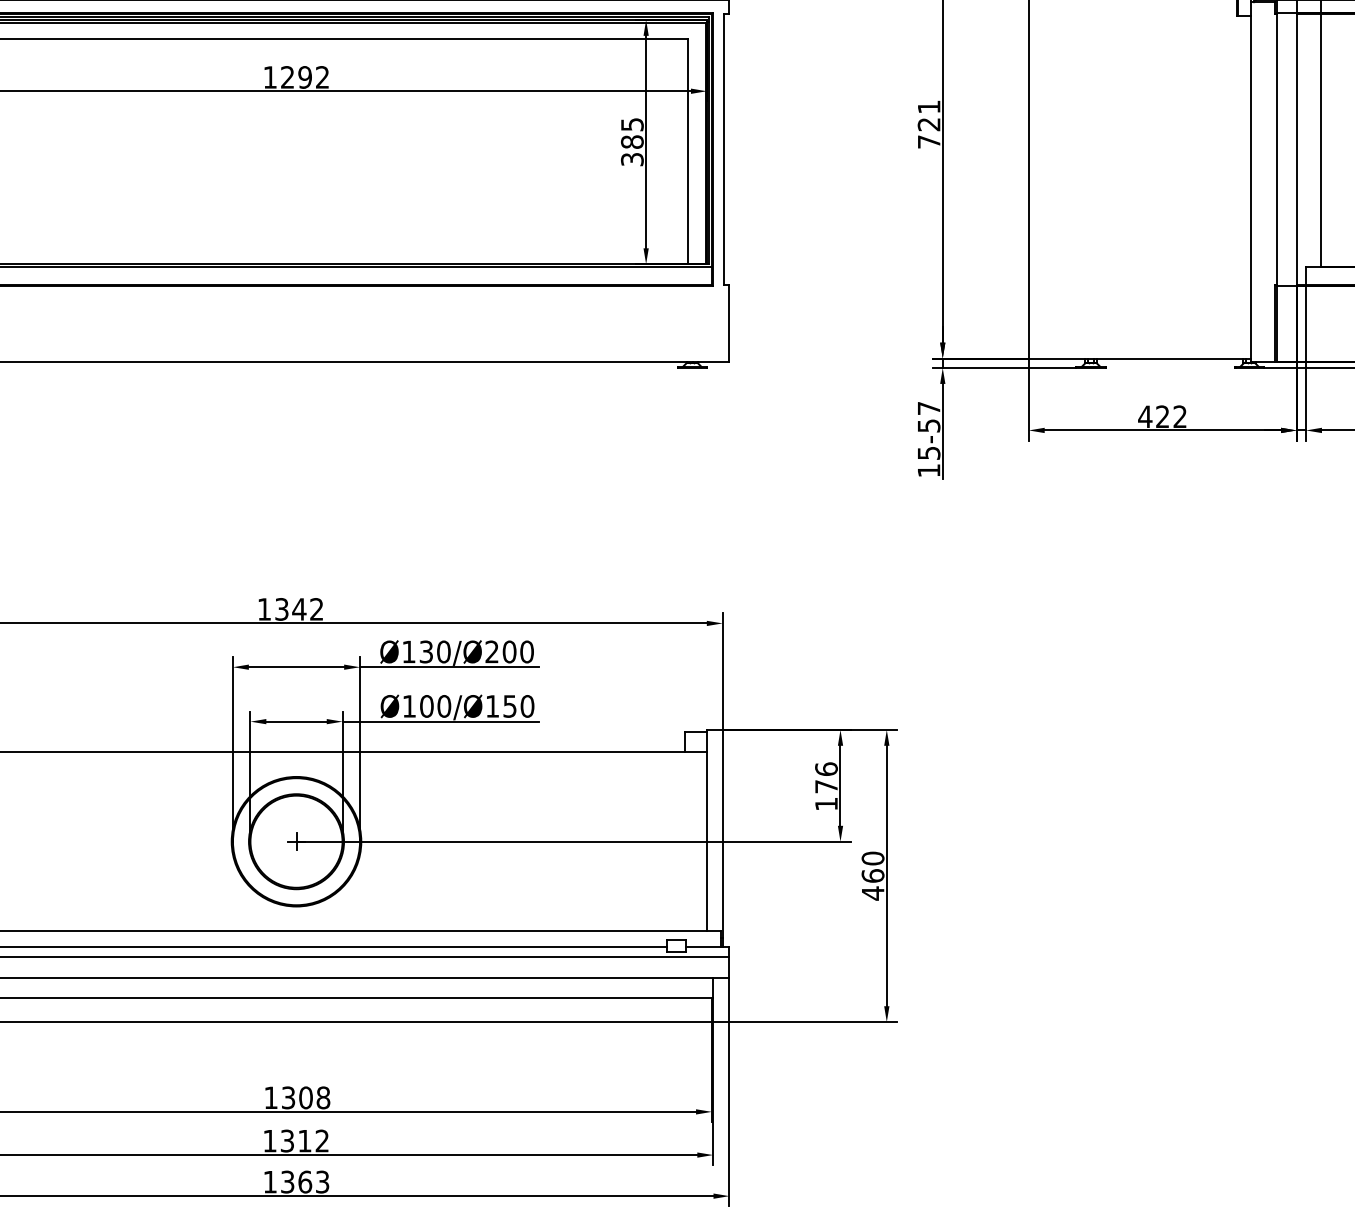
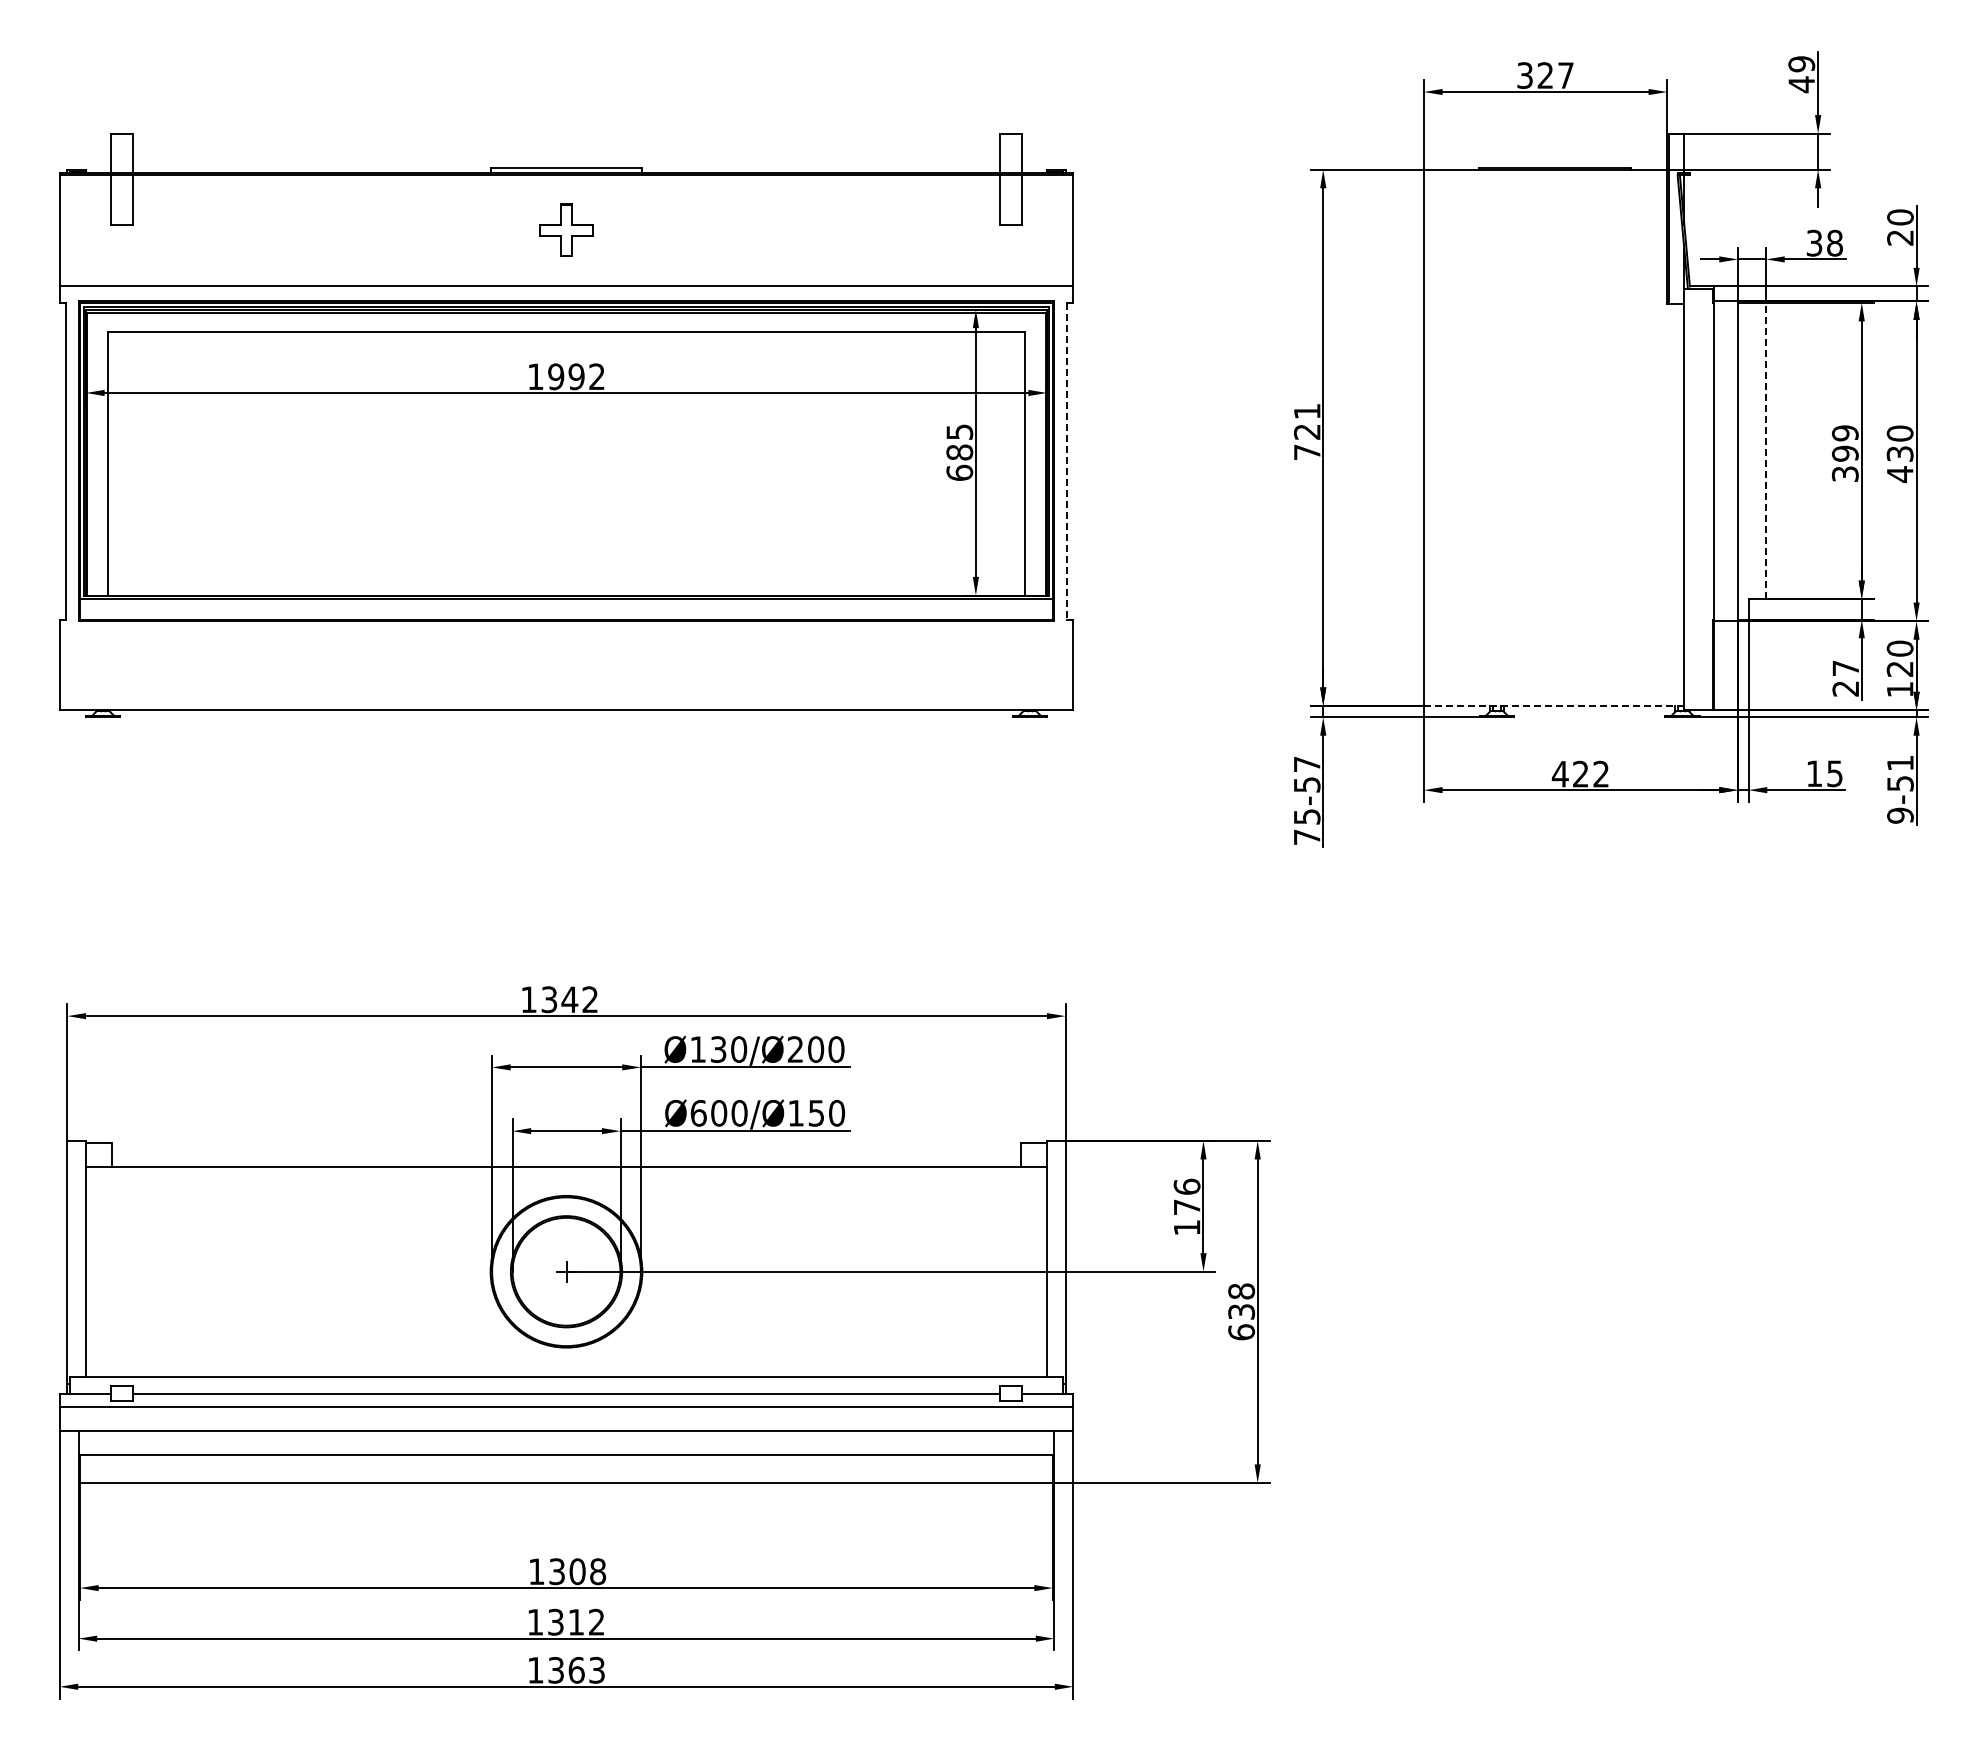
text: (287, 77) -> (556, 376), 1292 -> 1992
line: (1321, 140) -> (1766, 450), solid -> dashed
line: (724, 149) -> (1067, 461), solid -> dashed
text: (632, 159) -> (959, 472), 385 -> 685
line: (1139, 358) -> (1553, 705), solid -> dashed
text: (929, 470) -> (1307, 836), 15-57 -> 75-57
text: (409, 705) -> (698, 1112), Ø100/Ø150 -> Ø600/Ø150
text: (872, 875) -> (1241, 1311), 460 -> 638

